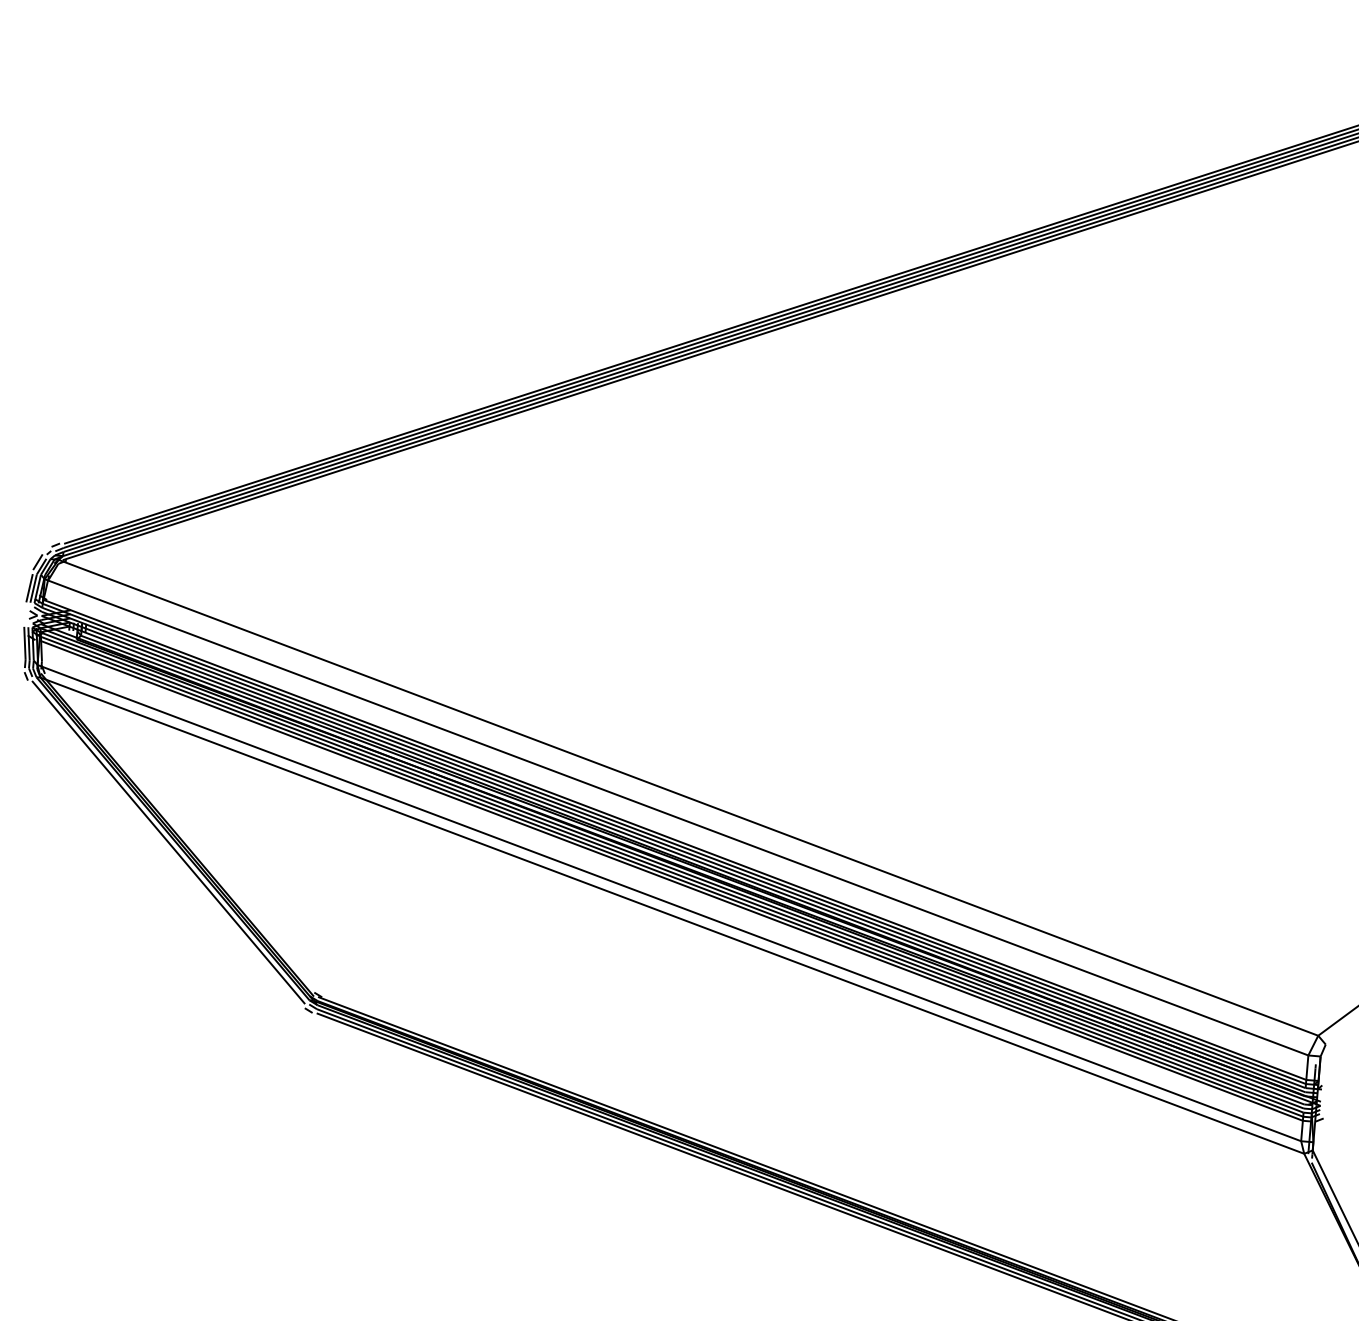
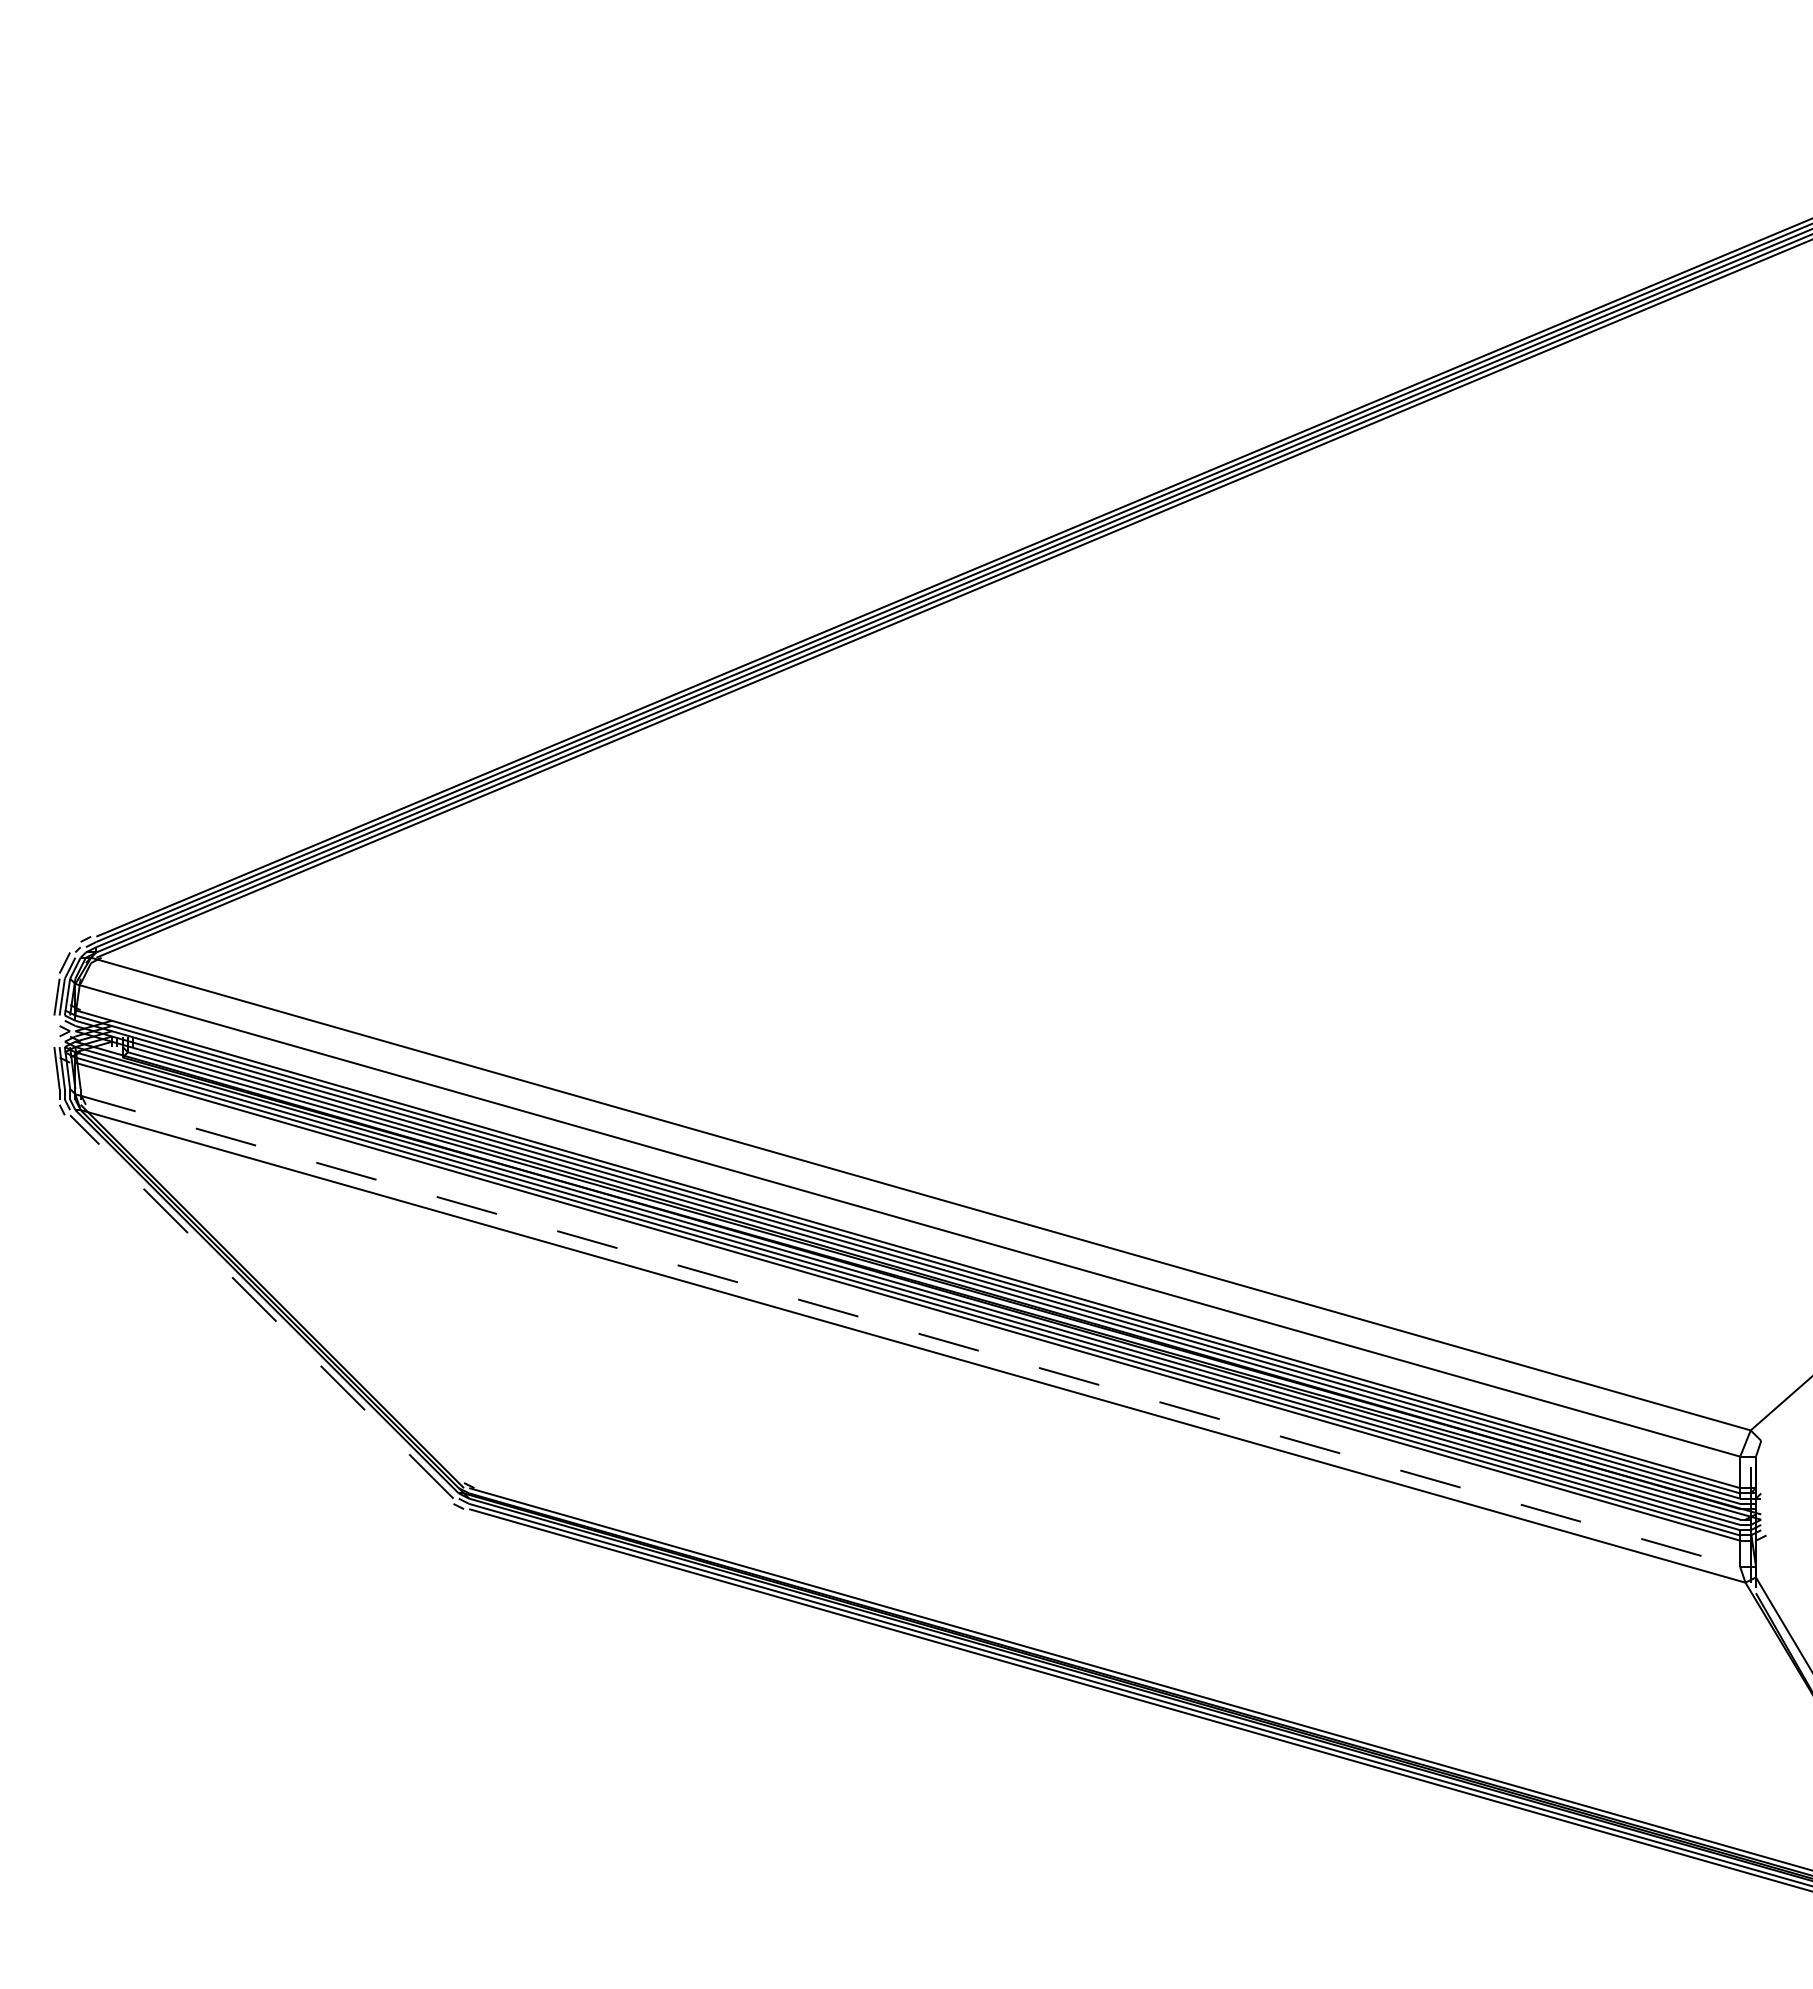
line: (168, 842) -> (261, 1306), solid -> dashed
line: (669, 903) -> (908, 1330), solid -> dashed

